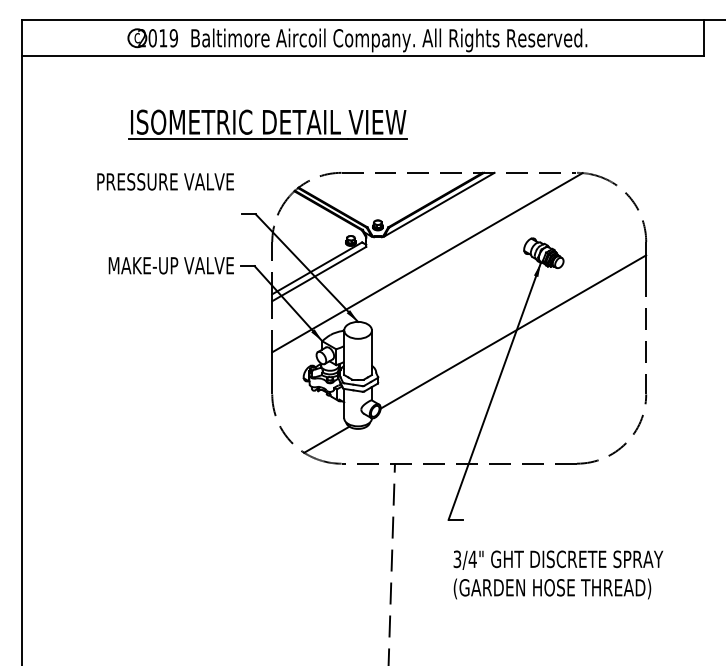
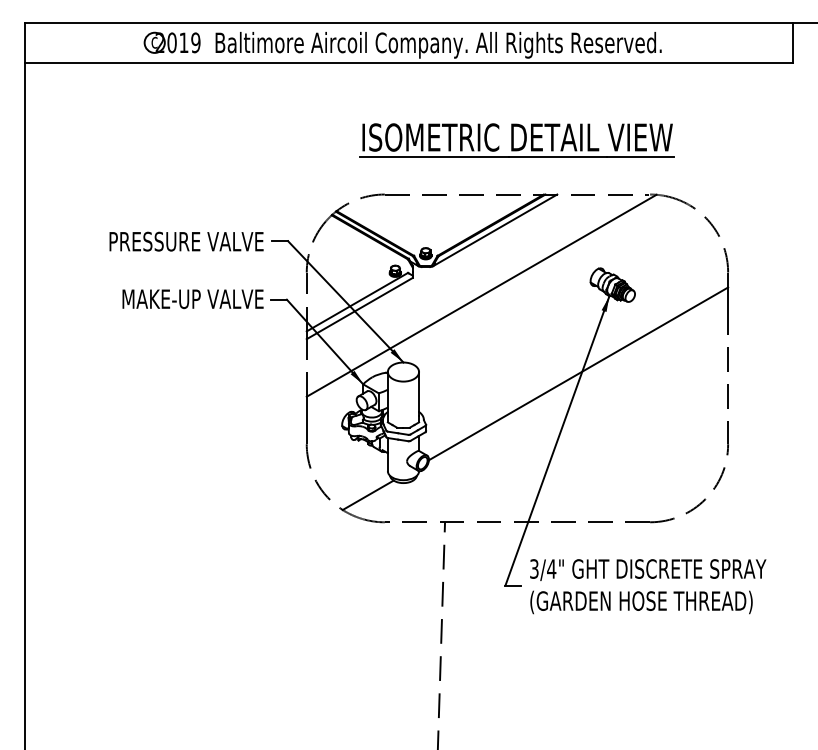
part: (267, 124) -> (516, 140), moved
text: (165, 181) -> (186, 241), moved
text: (558, 574) -> (648, 586), moved

